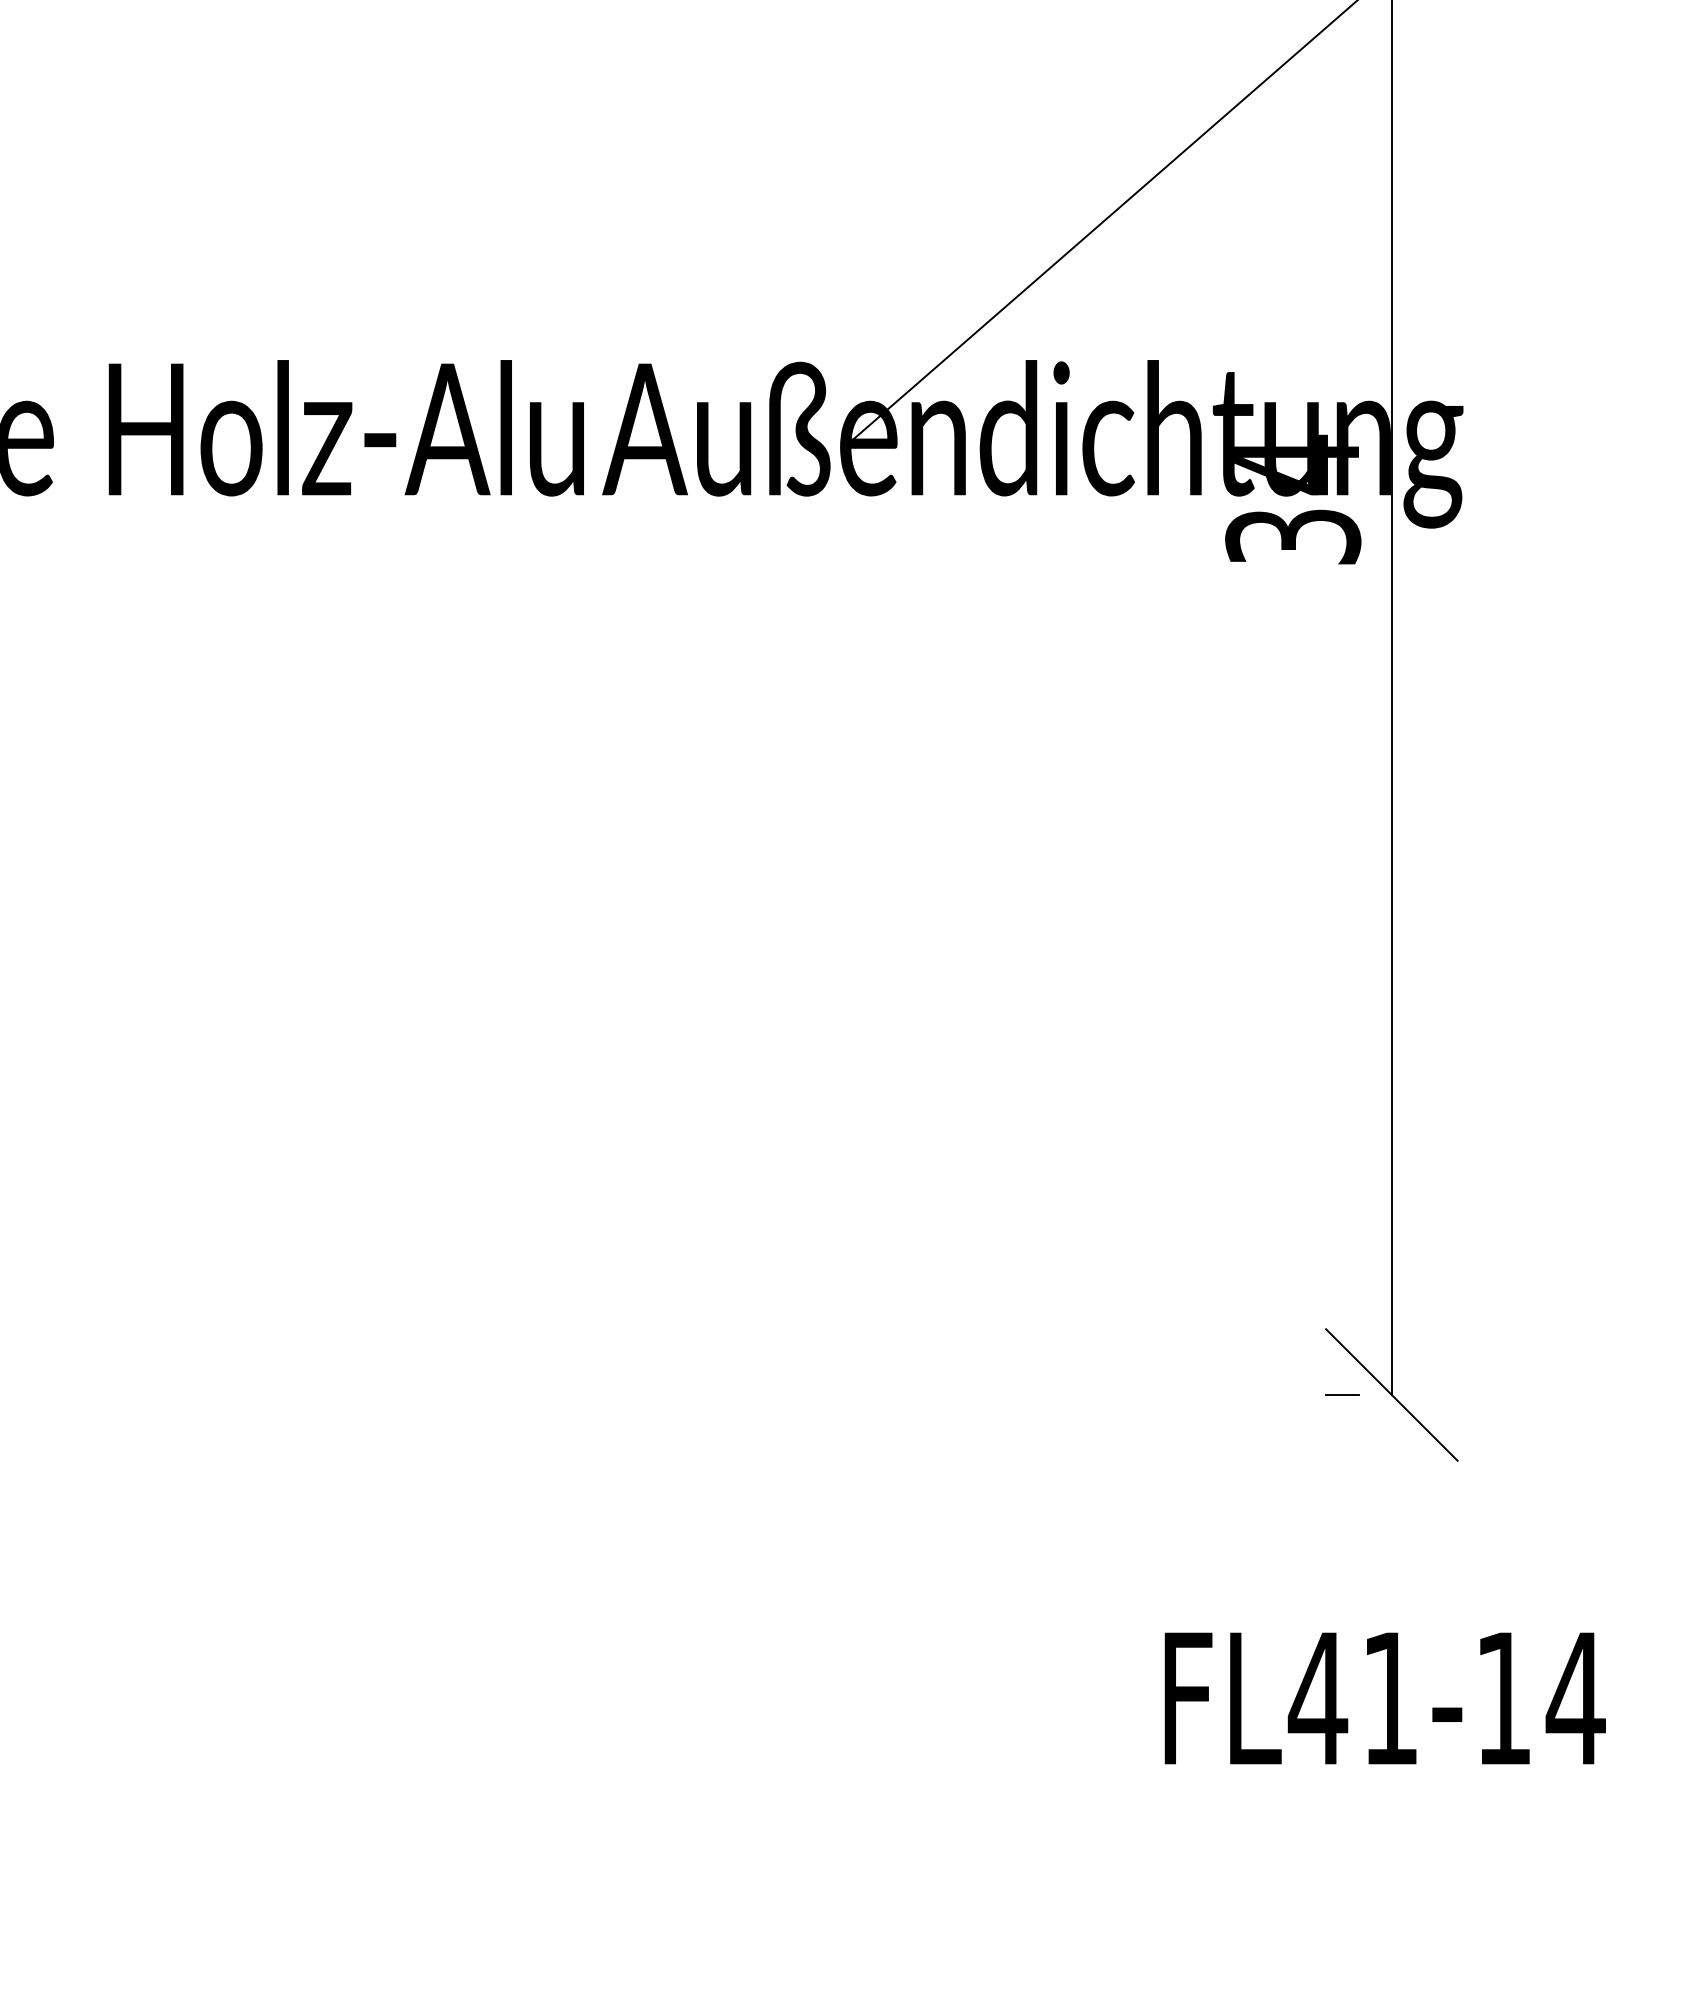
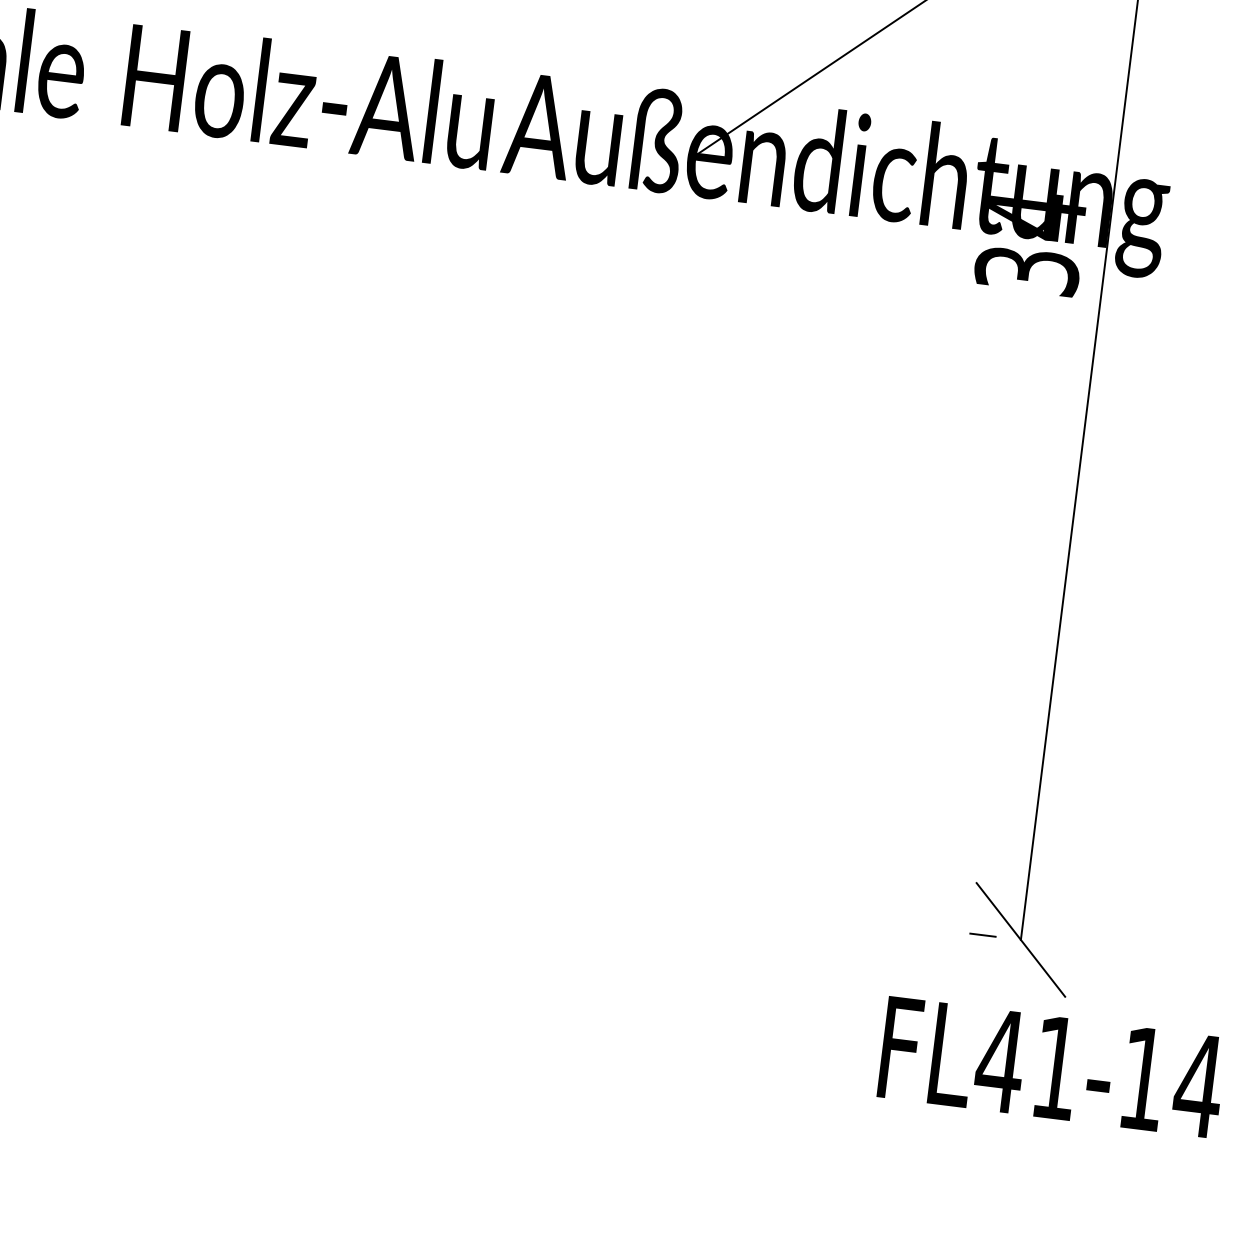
text: (1384, 1698) -> (1051, 1067), moved

